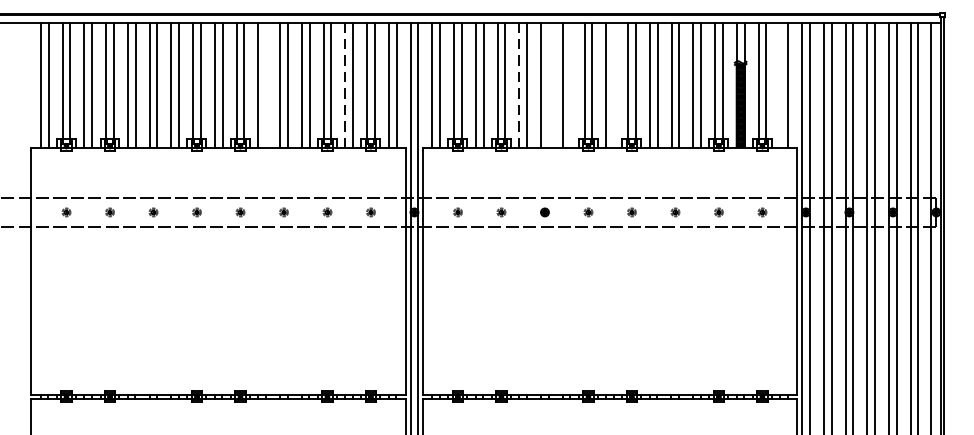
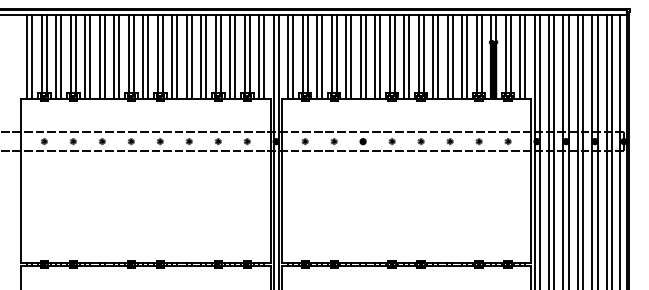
line: (266, 84) -> (177, 56), added
line: (548, 84) -> (365, 56), added
line: (571, 84) -> (380, 56), added
line: (614, 84) -> (409, 56), added
line: (781, 84) -> (520, 56), added
line: (345, 86) -> (230, 57), dashed -> solid
line: (520, 86) -> (346, 57), dashed -> solid

